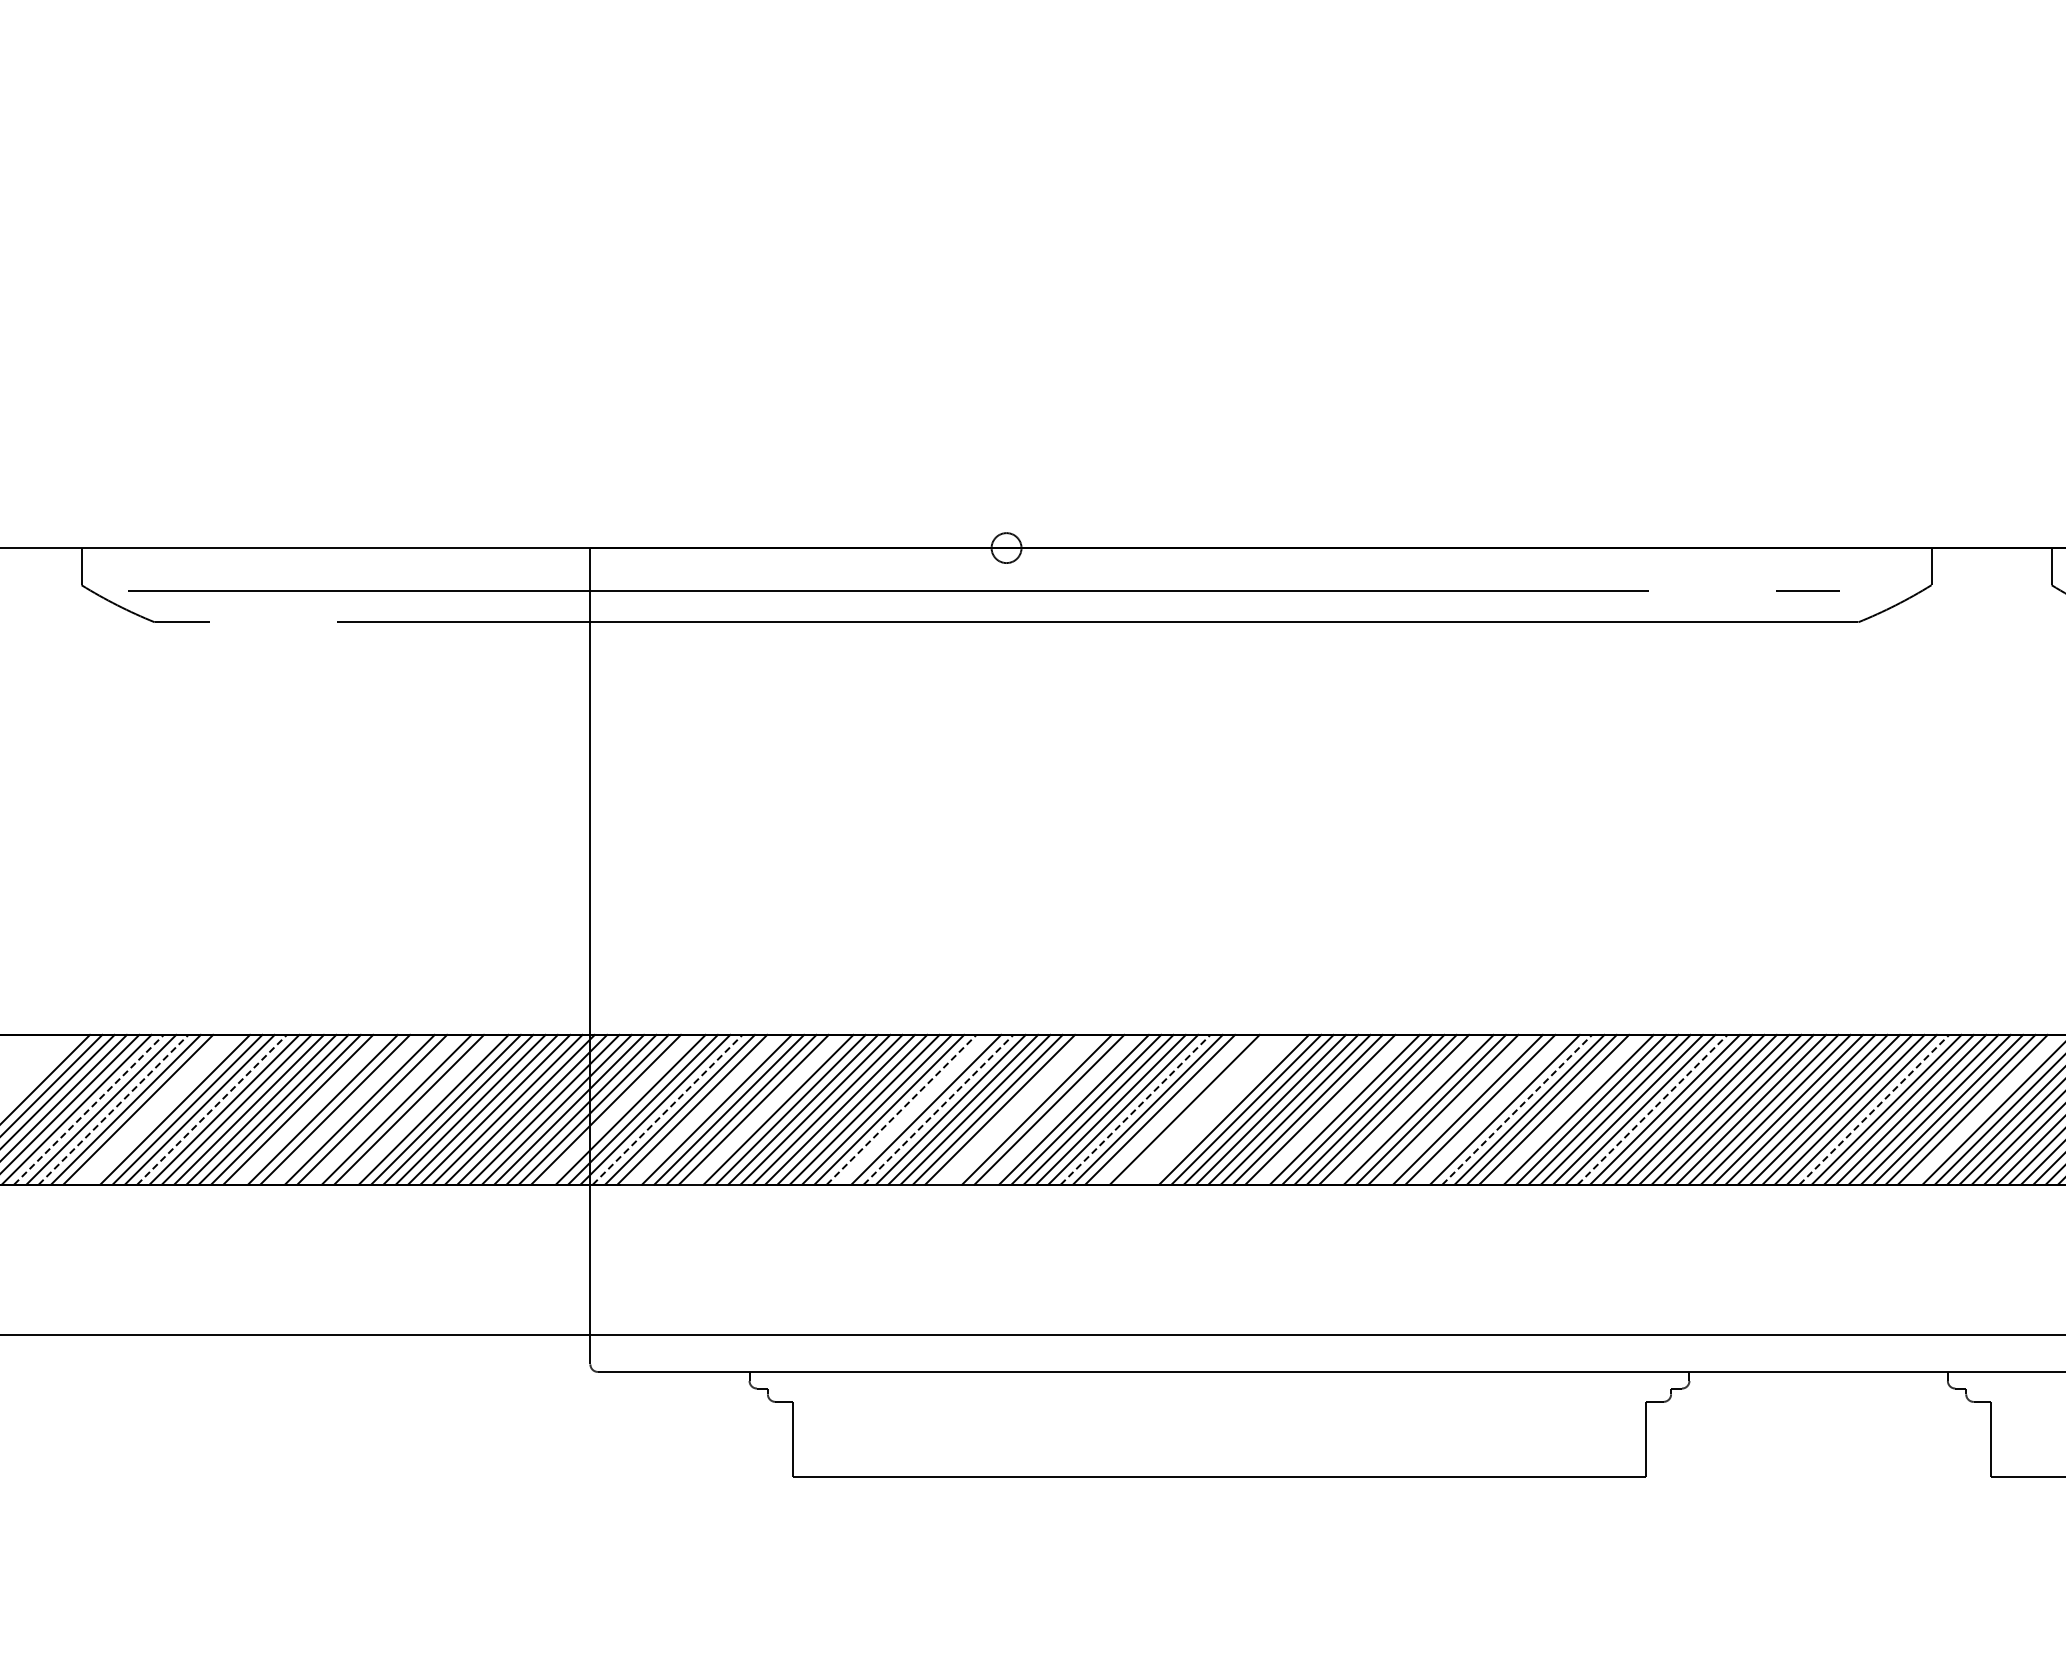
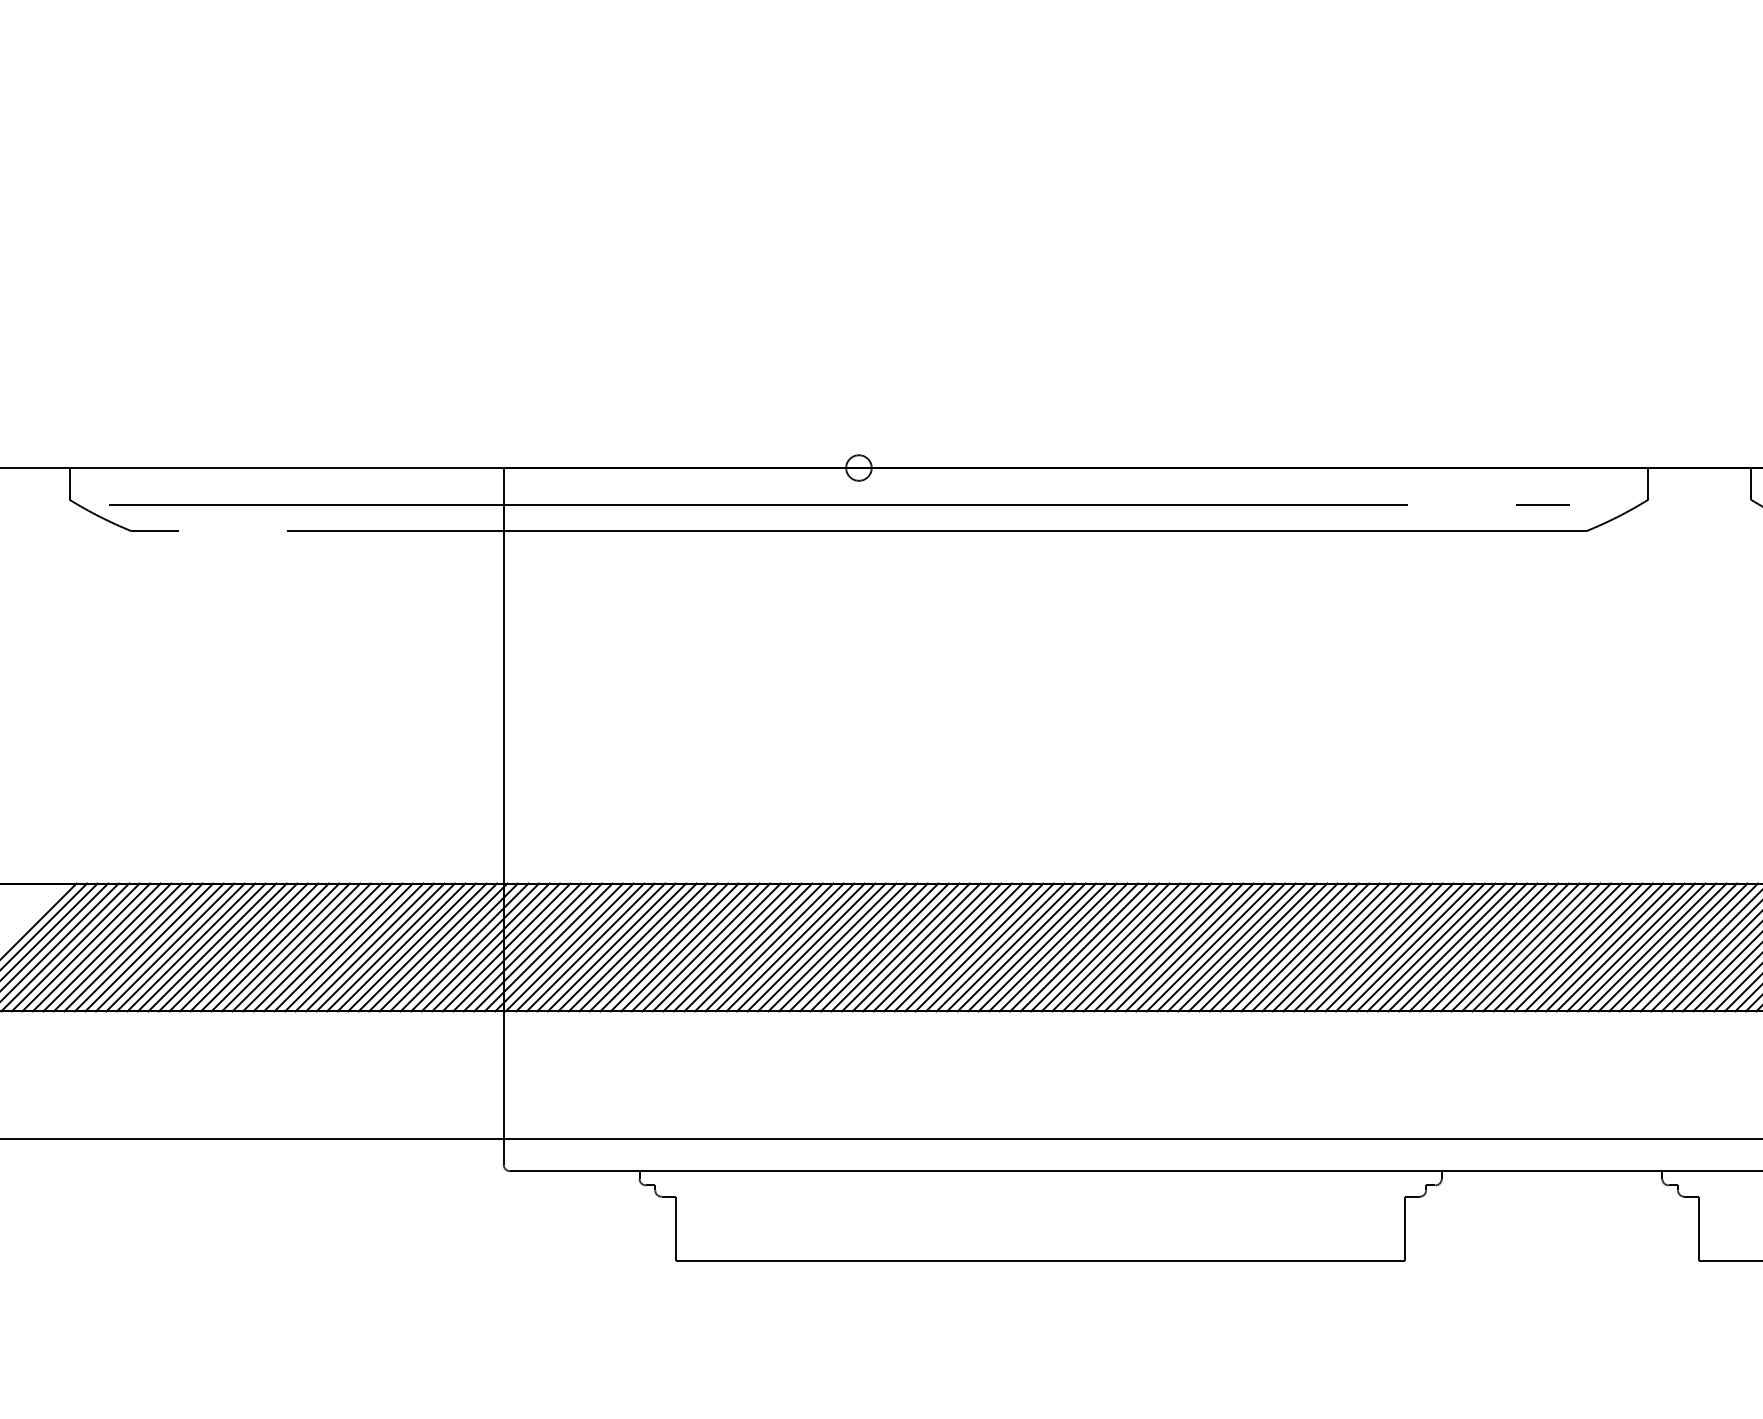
line: (88, 1109) -> (75, 947), dashed -> solid
line: (113, 1109) -> (96, 947), dashed -> solid
line: (150, 1109) -> (128, 947), added
line: (162, 1109) -> (138, 947), added
line: (212, 1109) -> (181, 947), dashed -> solid
line: (310, 1109) -> (264, 947), added
line: (347, 1109) -> (296, 947), added
line: (384, 1109) -> (328, 947), added
line: (421, 1109) -> (359, 947), added
line: (618, 1109) -> (527, 947), added
line: (667, 1109) -> (569, 947), dashed -> solid
line: (704, 1109) -> (601, 947), added
line: (766, 1109) -> (654, 947), added
line: (901, 1109) -> (769, 947), dashed -> solid
line: (913, 1109) -> (779, 947), added
line: (938, 1109) -> (800, 947), dashed -> solid
line: (1012, 1109) -> (864, 947), added
line: (1024, 1109) -> (874, 947), added
line: (1061, 1109) -> (905, 947), added
line: (1135, 1109) -> (968, 947), dashed -> solid
line: (1172, 1109) -> (1000, 947), added
line: (1197, 1109) -> (1021, 947), added
line: (1209, 1109) -> (1032, 947), added
line: (1221, 1109) -> (1042, 947), added
line: (1332, 1109) -> (1137, 947), added
line: (1406, 1109) -> (1200, 947), added
line: (1455, 1109) -> (1242, 947), added
line: (1492, 1109) -> (1273, 947), added
line: (1517, 1109) -> (1295, 947), dashed -> solid
line: (1566, 1109) -> (1336, 947), added
line: (1652, 1109) -> (1410, 947), dashed -> solid
line: (1874, 1109) -> (1599, 947), dashed -> solid
line: (1985, 1109) -> (1694, 947), added

